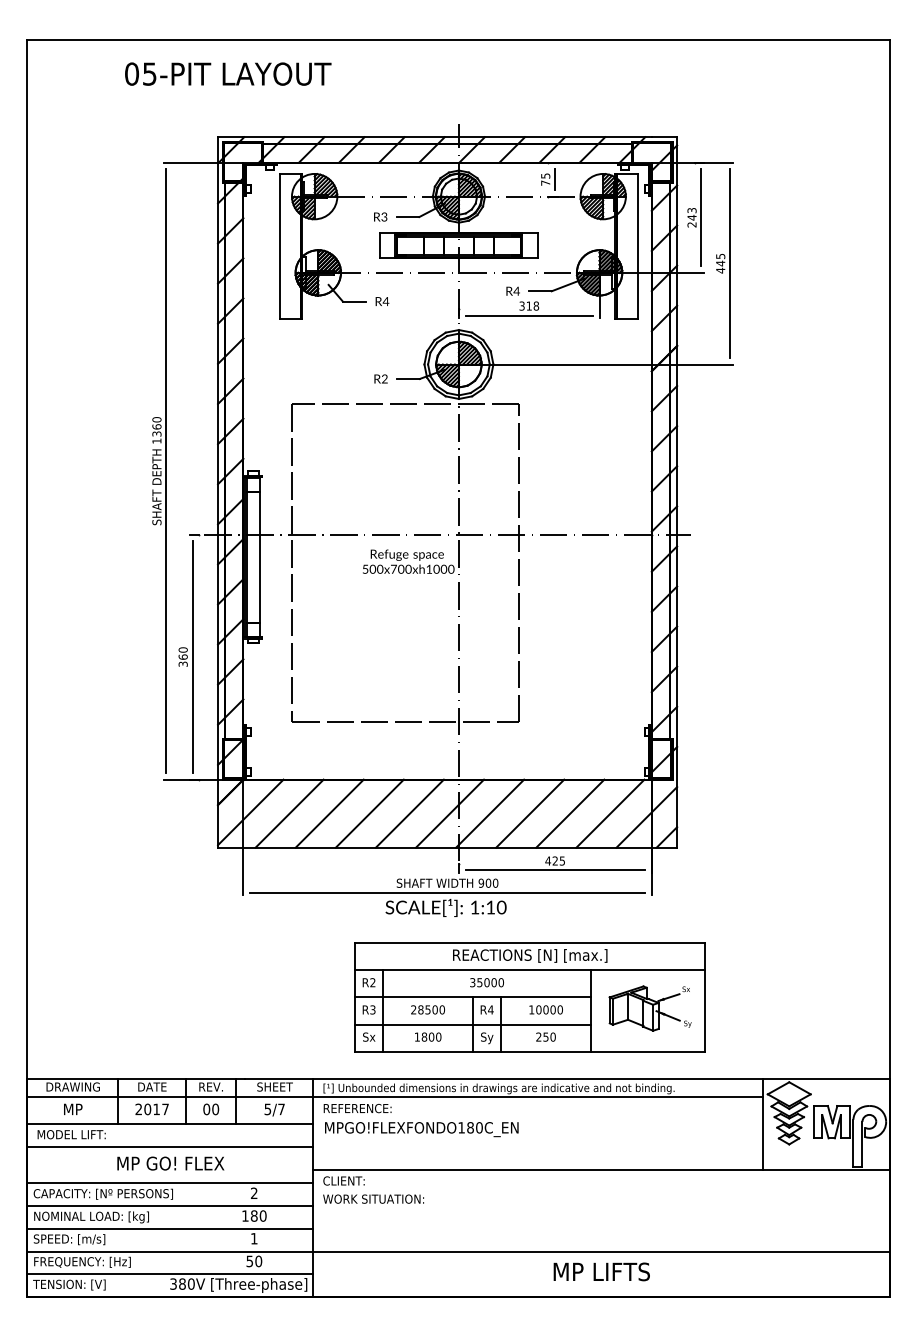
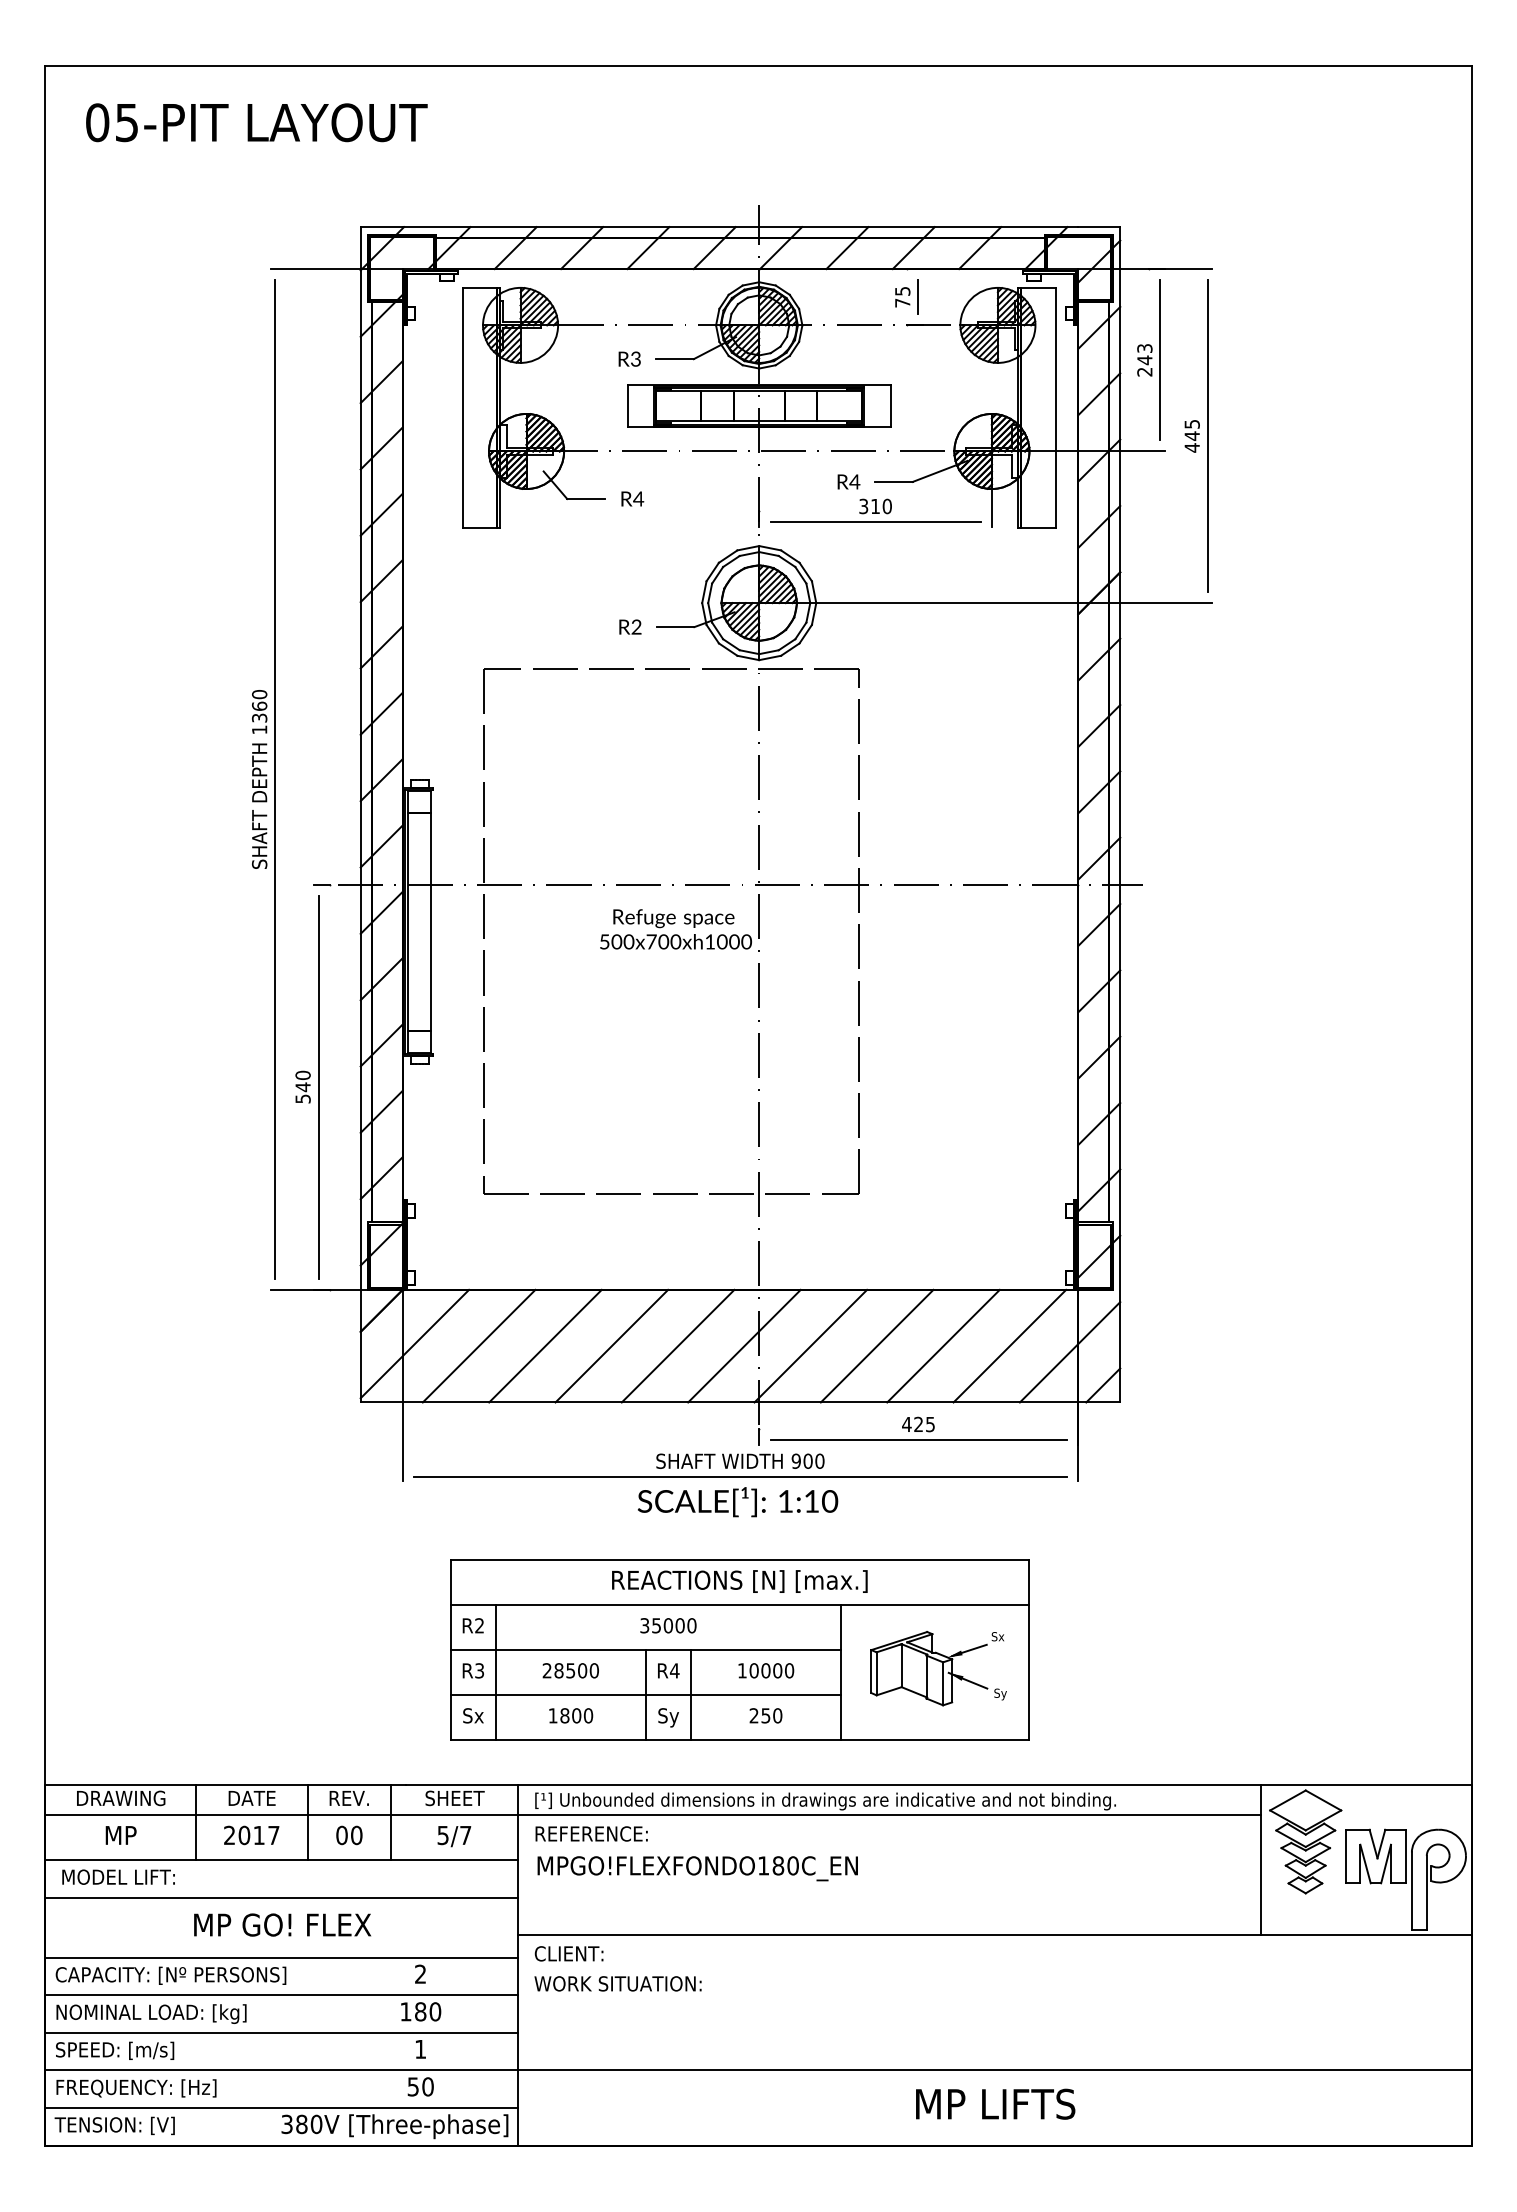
text: (228, 73) -> (257, 121), moved
text: (536, 305) -> (887, 505), 318 -> 310
text: (182, 660) -> (301, 1092), 360 -> 540
part: (529, 997) -> (738, 1650), moved

